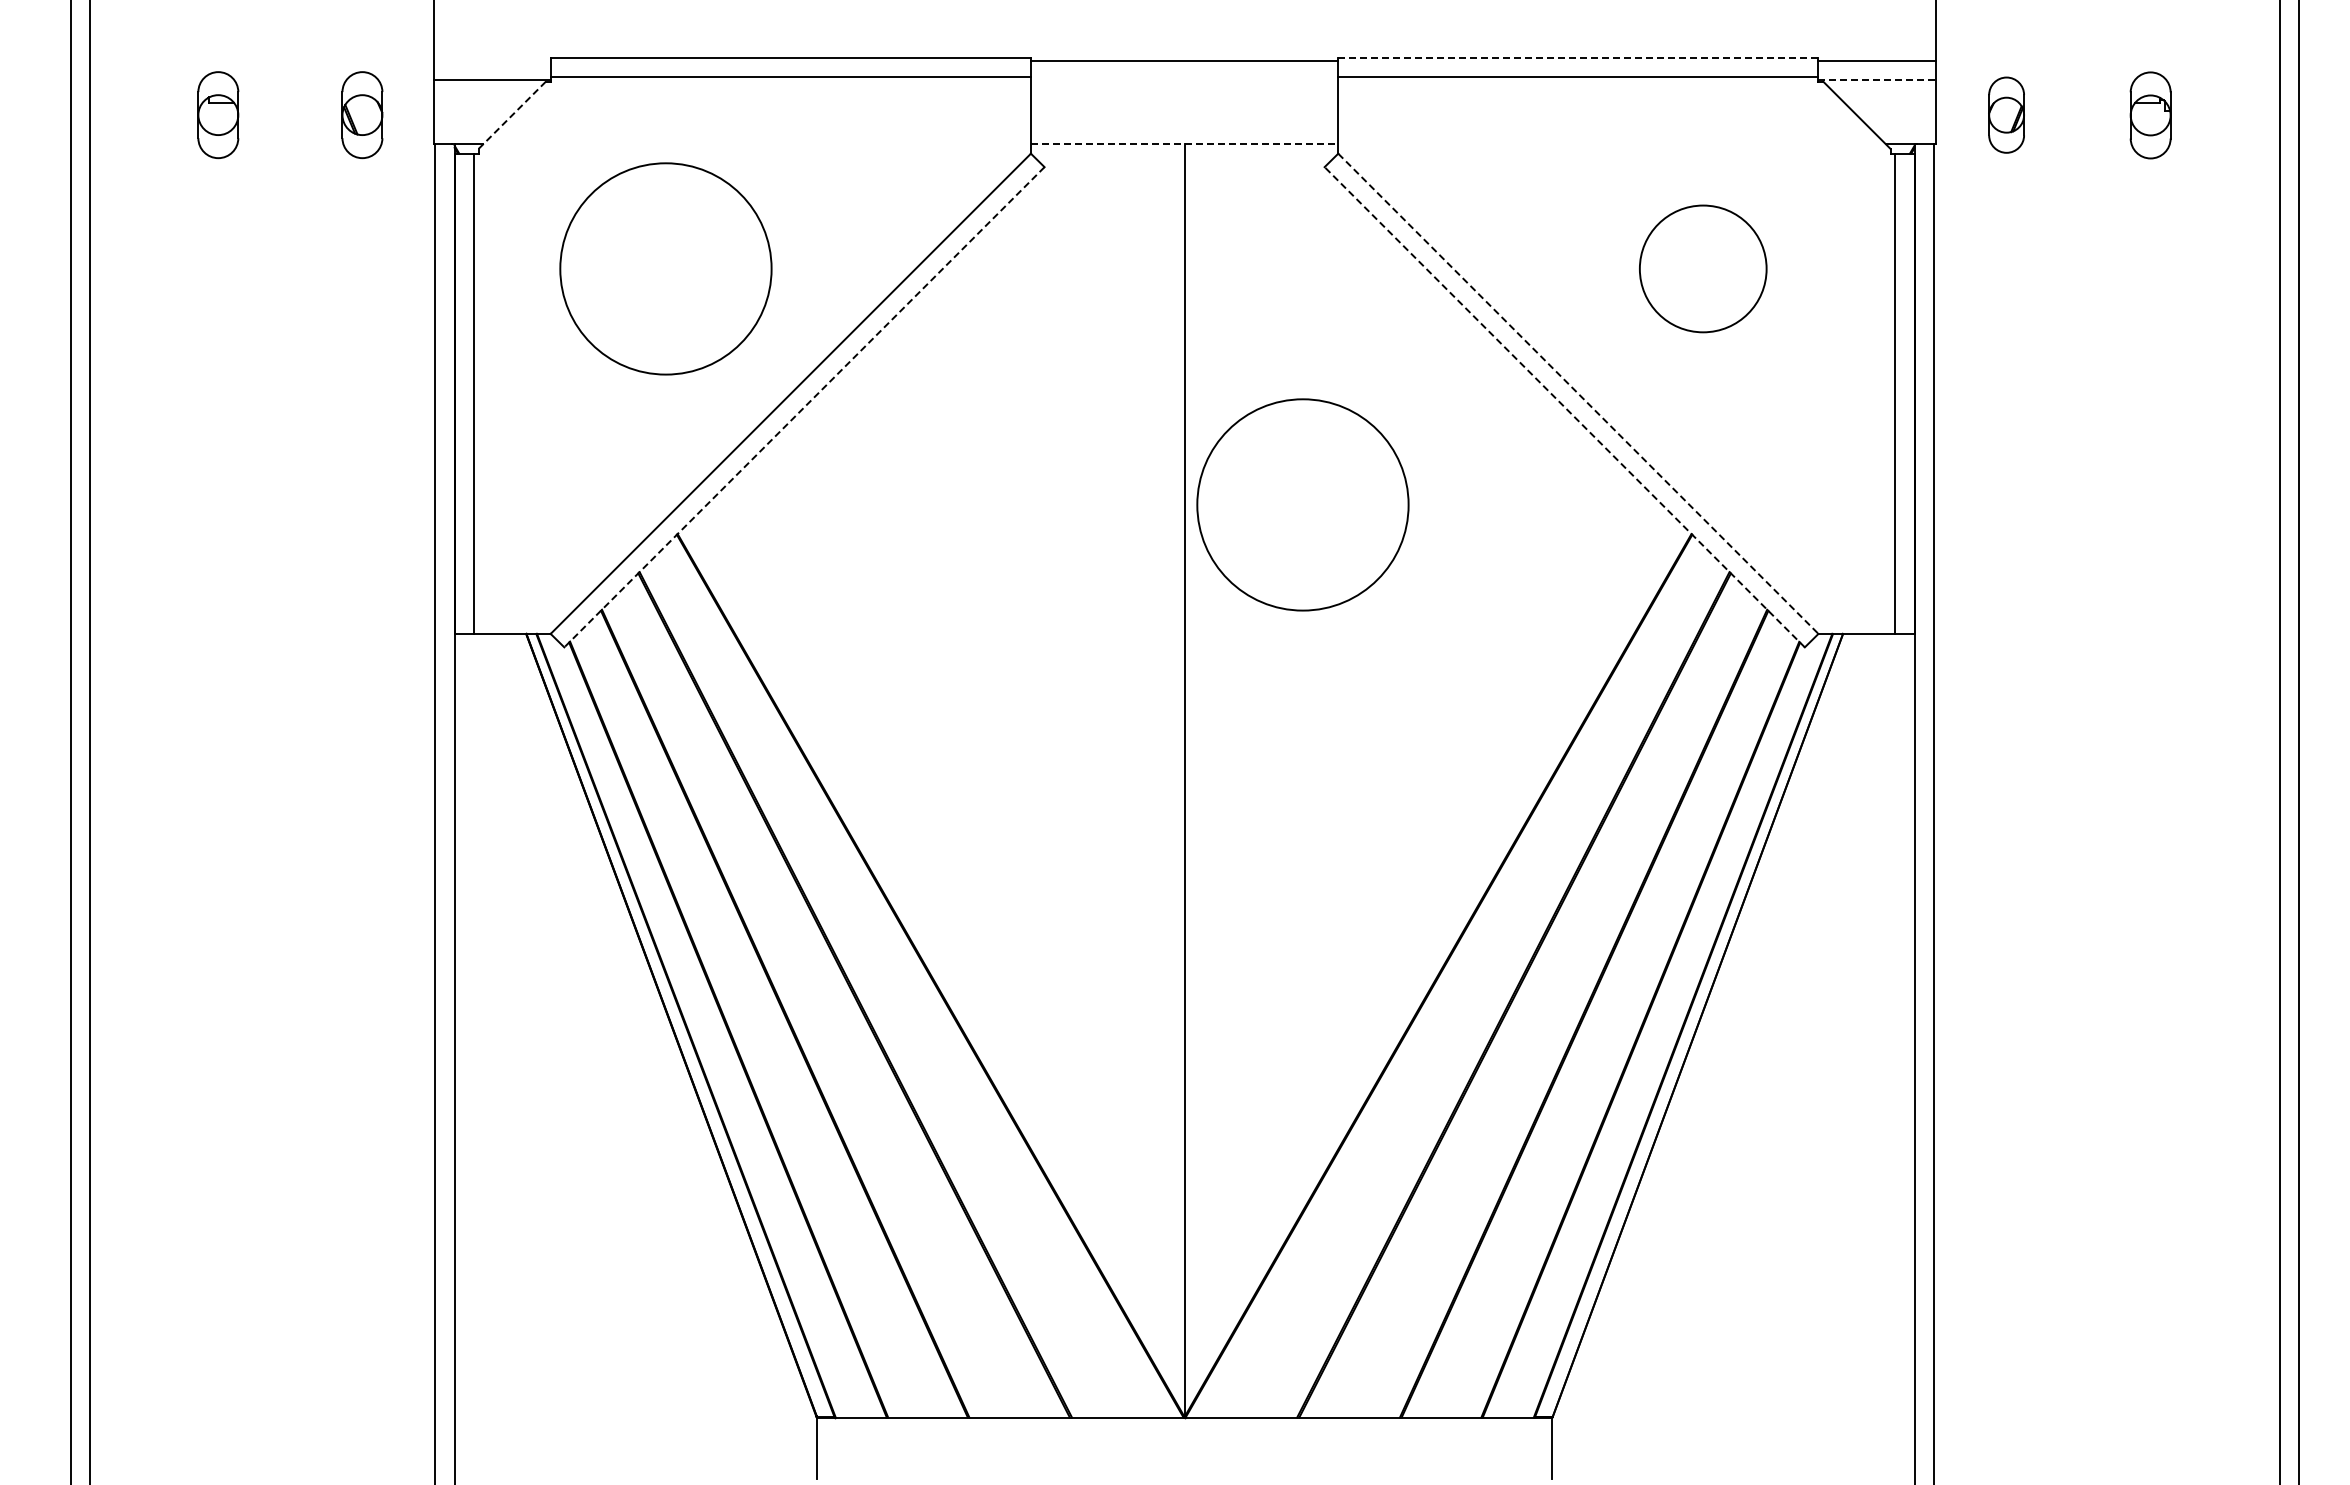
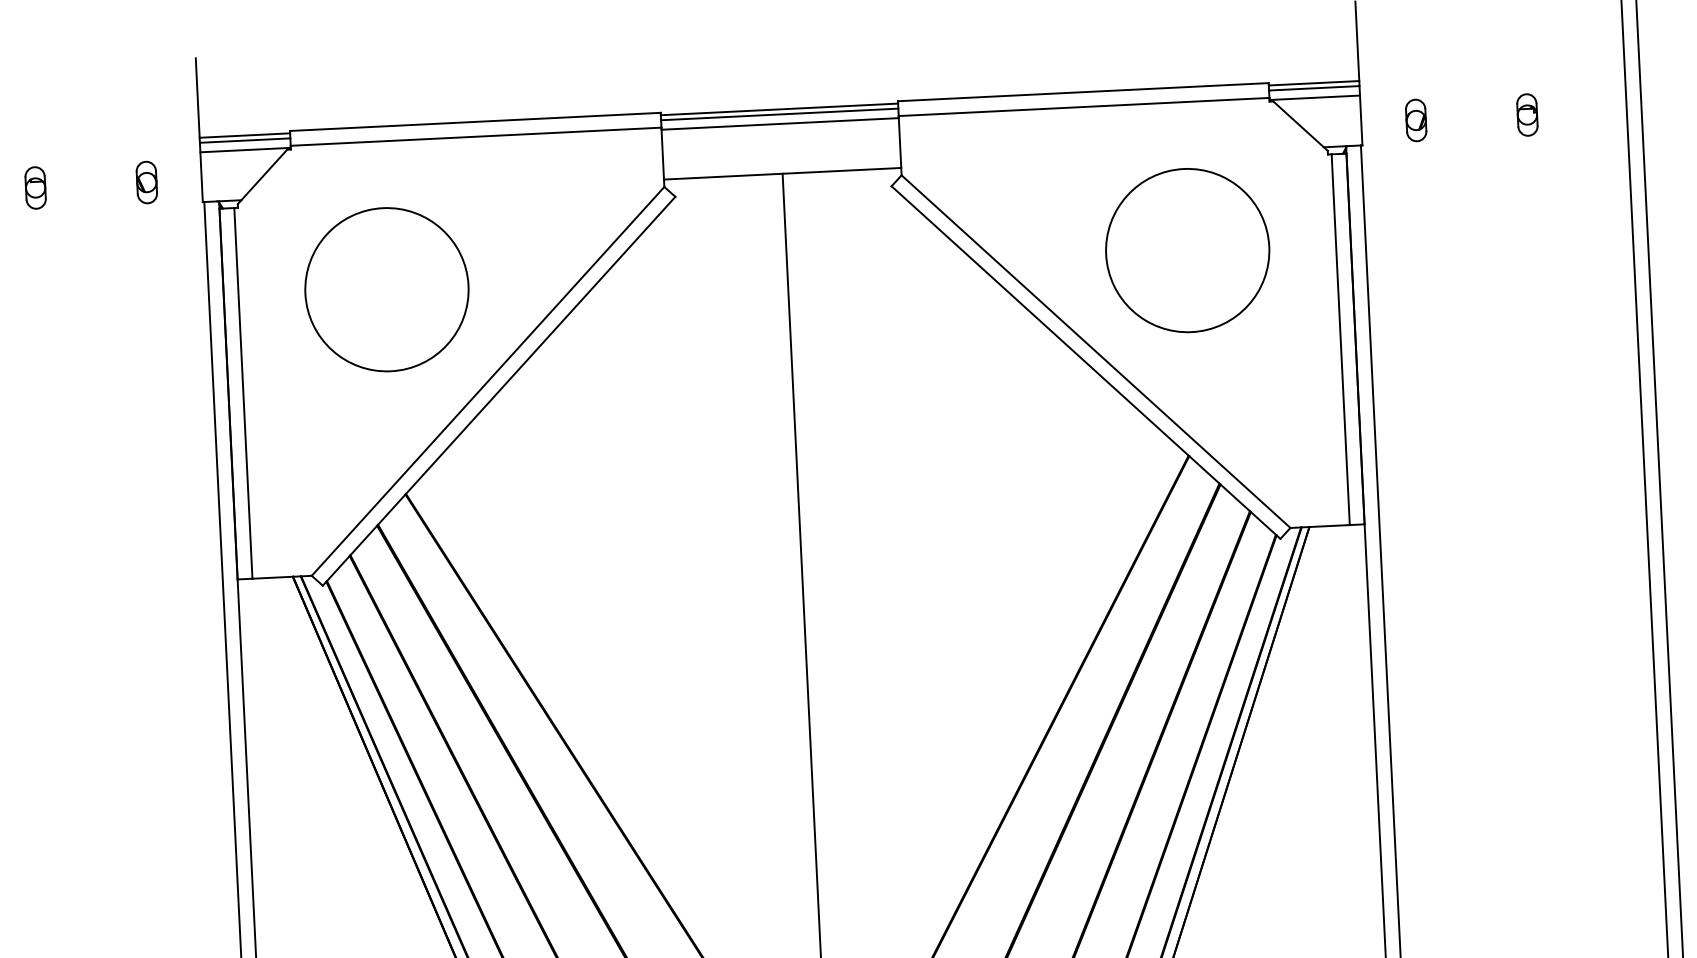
line: (1577, 57) -> (1082, 92), dashed -> solid
line: (491, 60) -> (244, 135), added
line: (491, 67) -> (244, 140), added
line: (1184, 67) -> (779, 114), added
line: (1876, 67) -> (1313, 88), added
line: (1184, 79) -> (780, 123), added
line: (1877, 79) -> (1315, 97), dashed -> solid
part: (2150, 114) -> (1527, 114), size x0.62
part: (218, 115) -> (35, 188), size x0.62
part: (362, 115) -> (146, 182), size x0.62
line: (512, 115) -> (262, 177), dashed -> solid
part: (2006, 115) -> (1416, 120), size x0.71
line: (1184, 144) -> (782, 174), dashed -> solid
circle: (1702, 268) -> (1187, 250), size x1.67
line: (1578, 393) -> (1096, 351), dashed -> solid
line: (804, 407) -> (499, 391), dashed -> solid
line: (1564, 407) -> (1085, 362), dashed -> solid
circle: (1302, 504) -> (887, 447), removed

